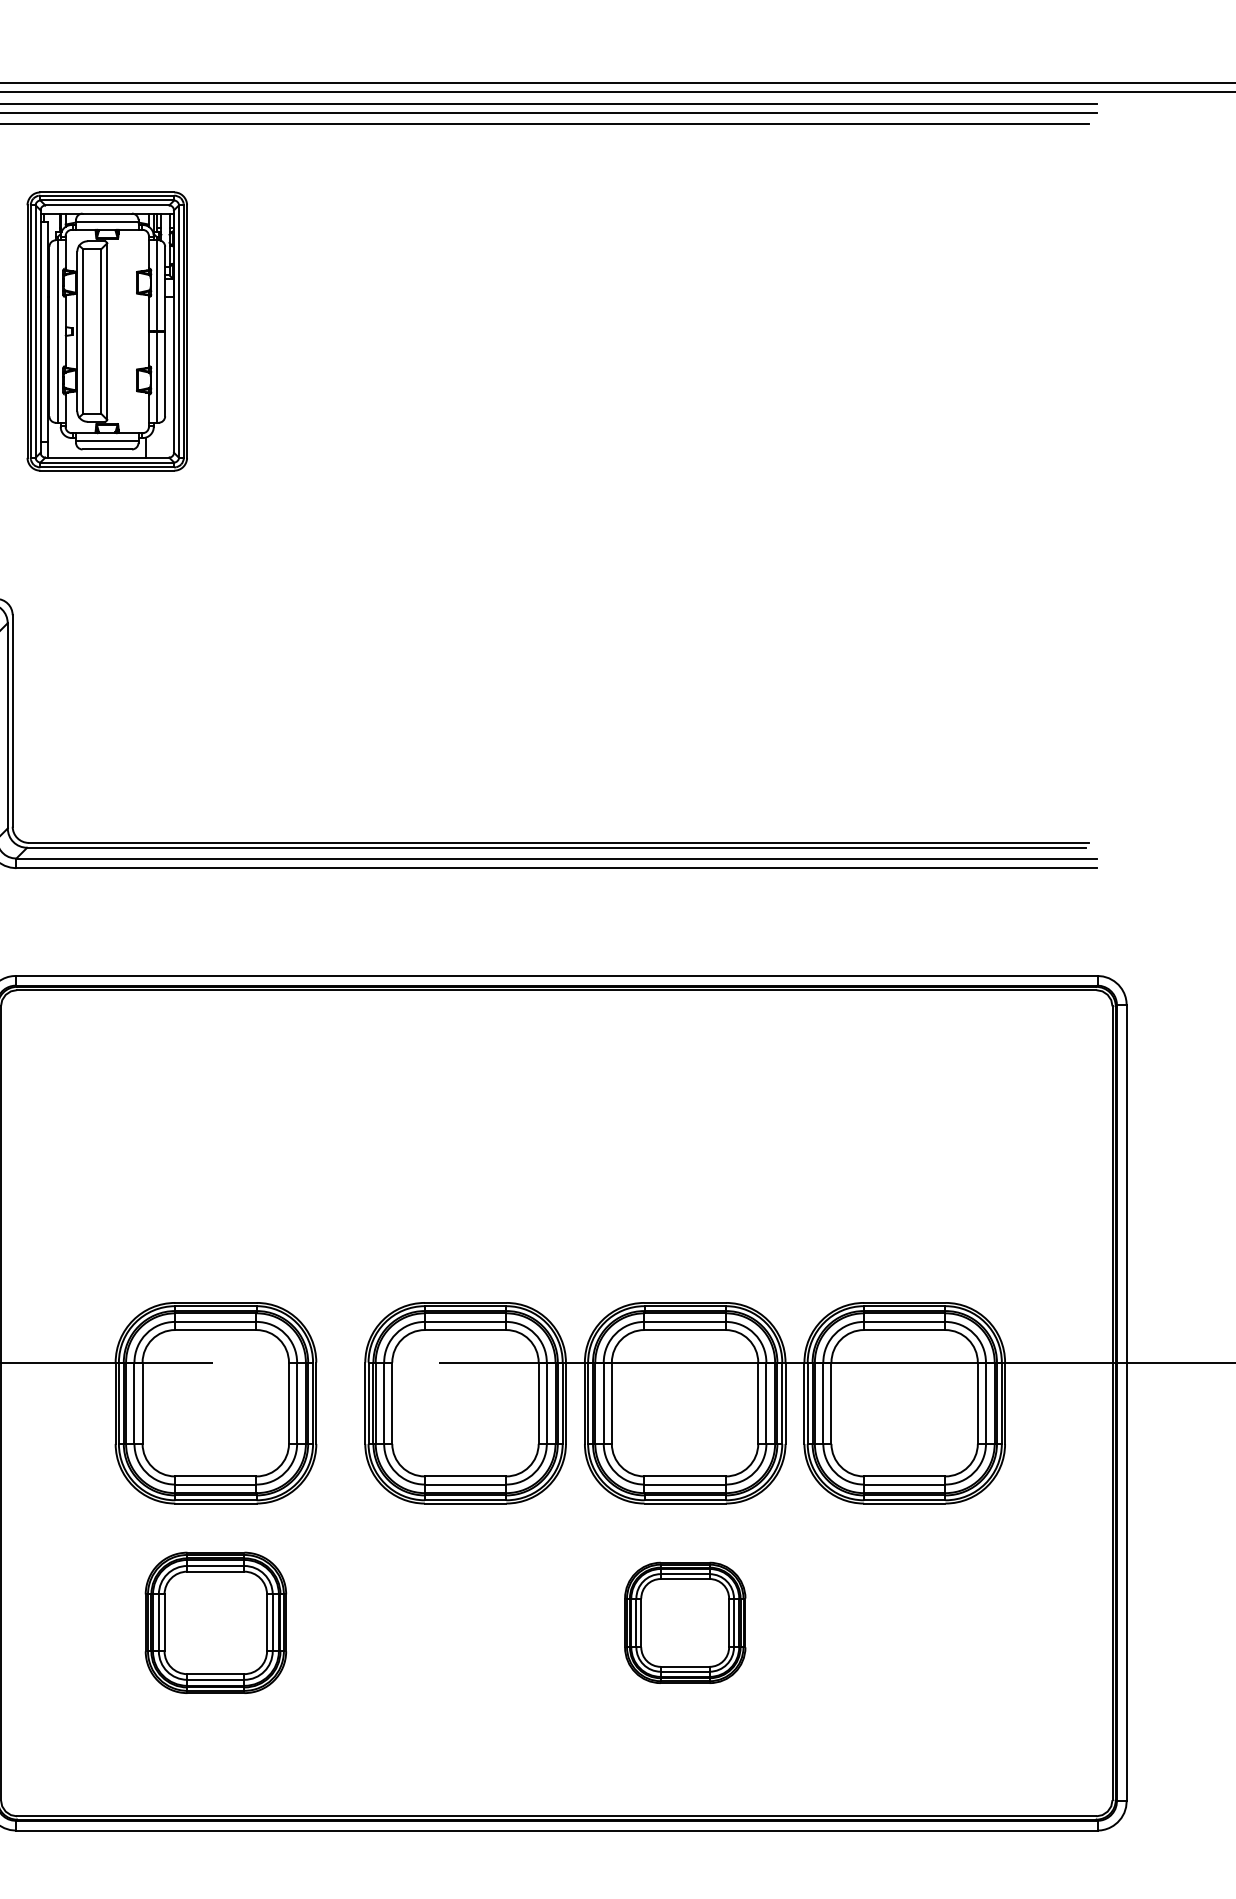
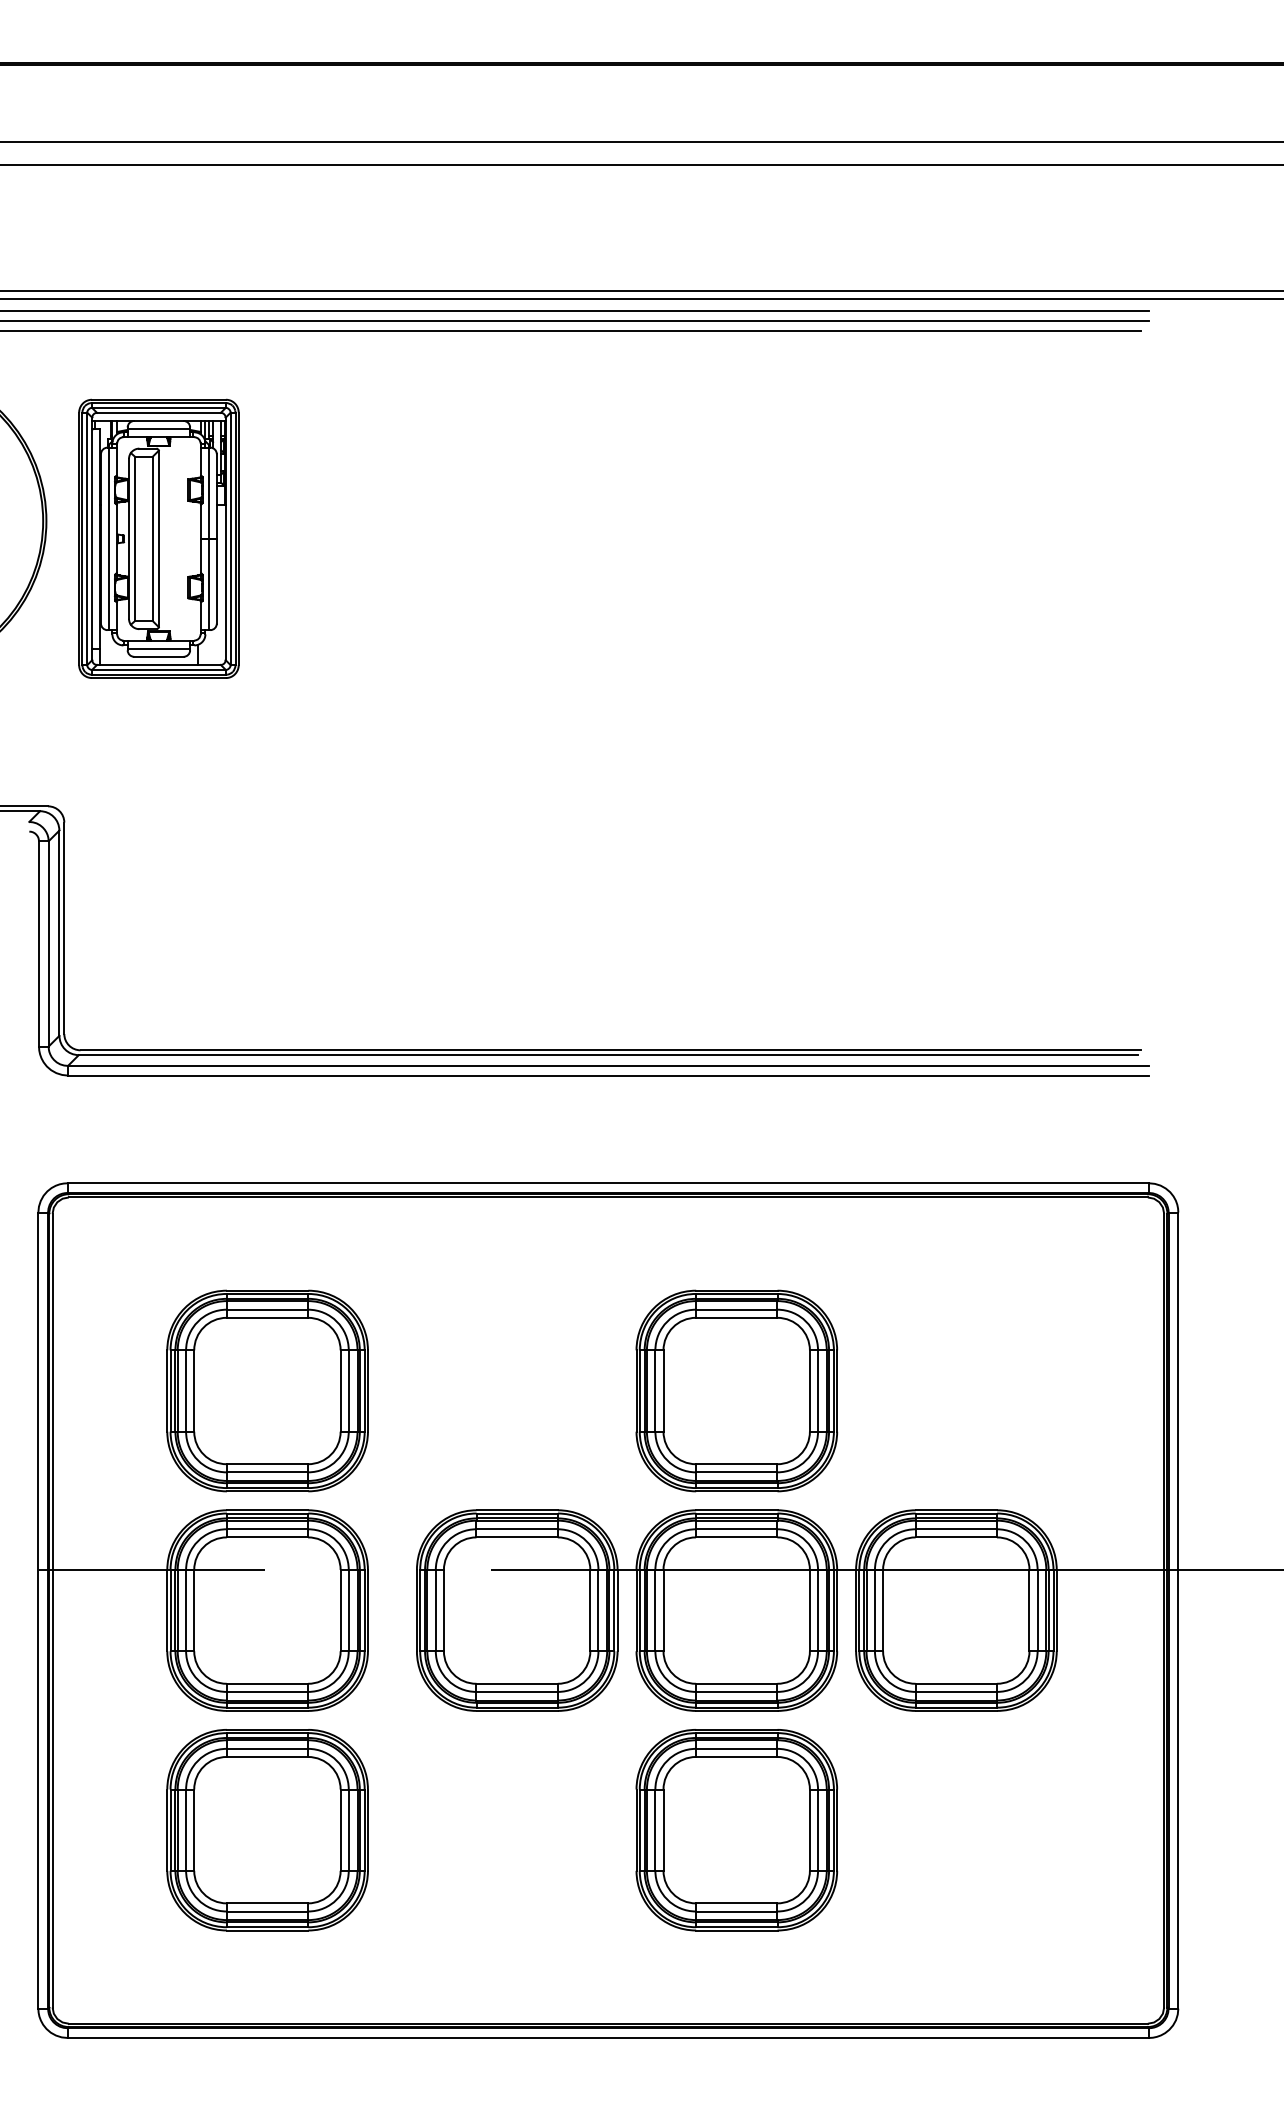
part: (215, 1183) -> (267, 1390), added
part: (684, 1183) -> (736, 1390), added
part: (215, 1623) -> (267, 1830), size x1.43
part: (684, 1623) -> (736, 1830), size x1.67

